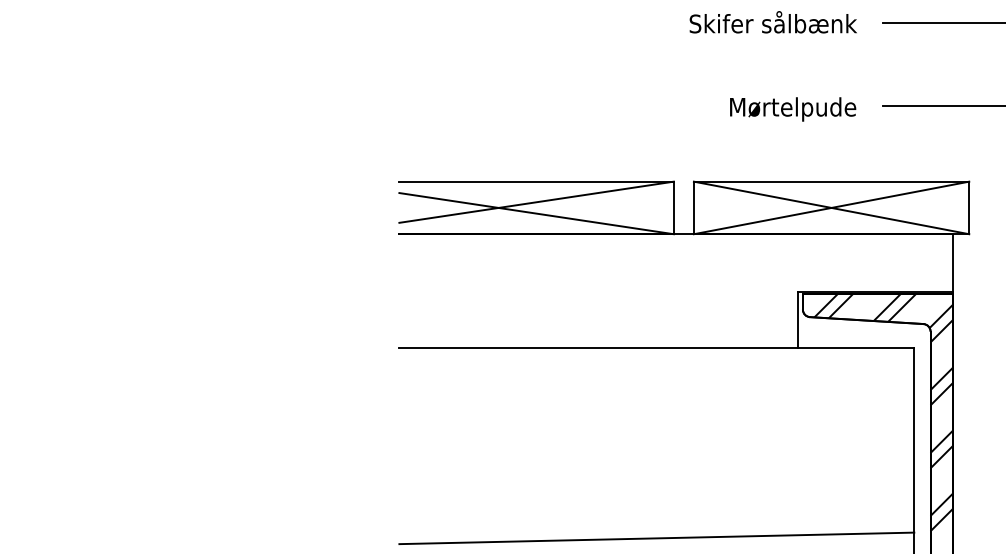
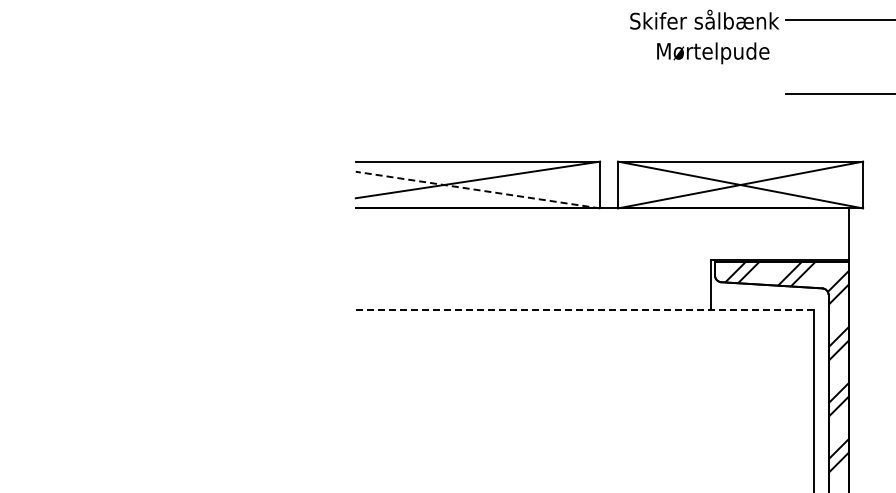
text: (773, 22) -> (704, 19), moved
text: (793, 109) -> (713, 53), moved
line: (536, 214) -> (477, 190), solid -> dashed
line: (656, 348) -> (584, 310), solid -> dashed
line: (656, 538) -> (584, 479), removed

